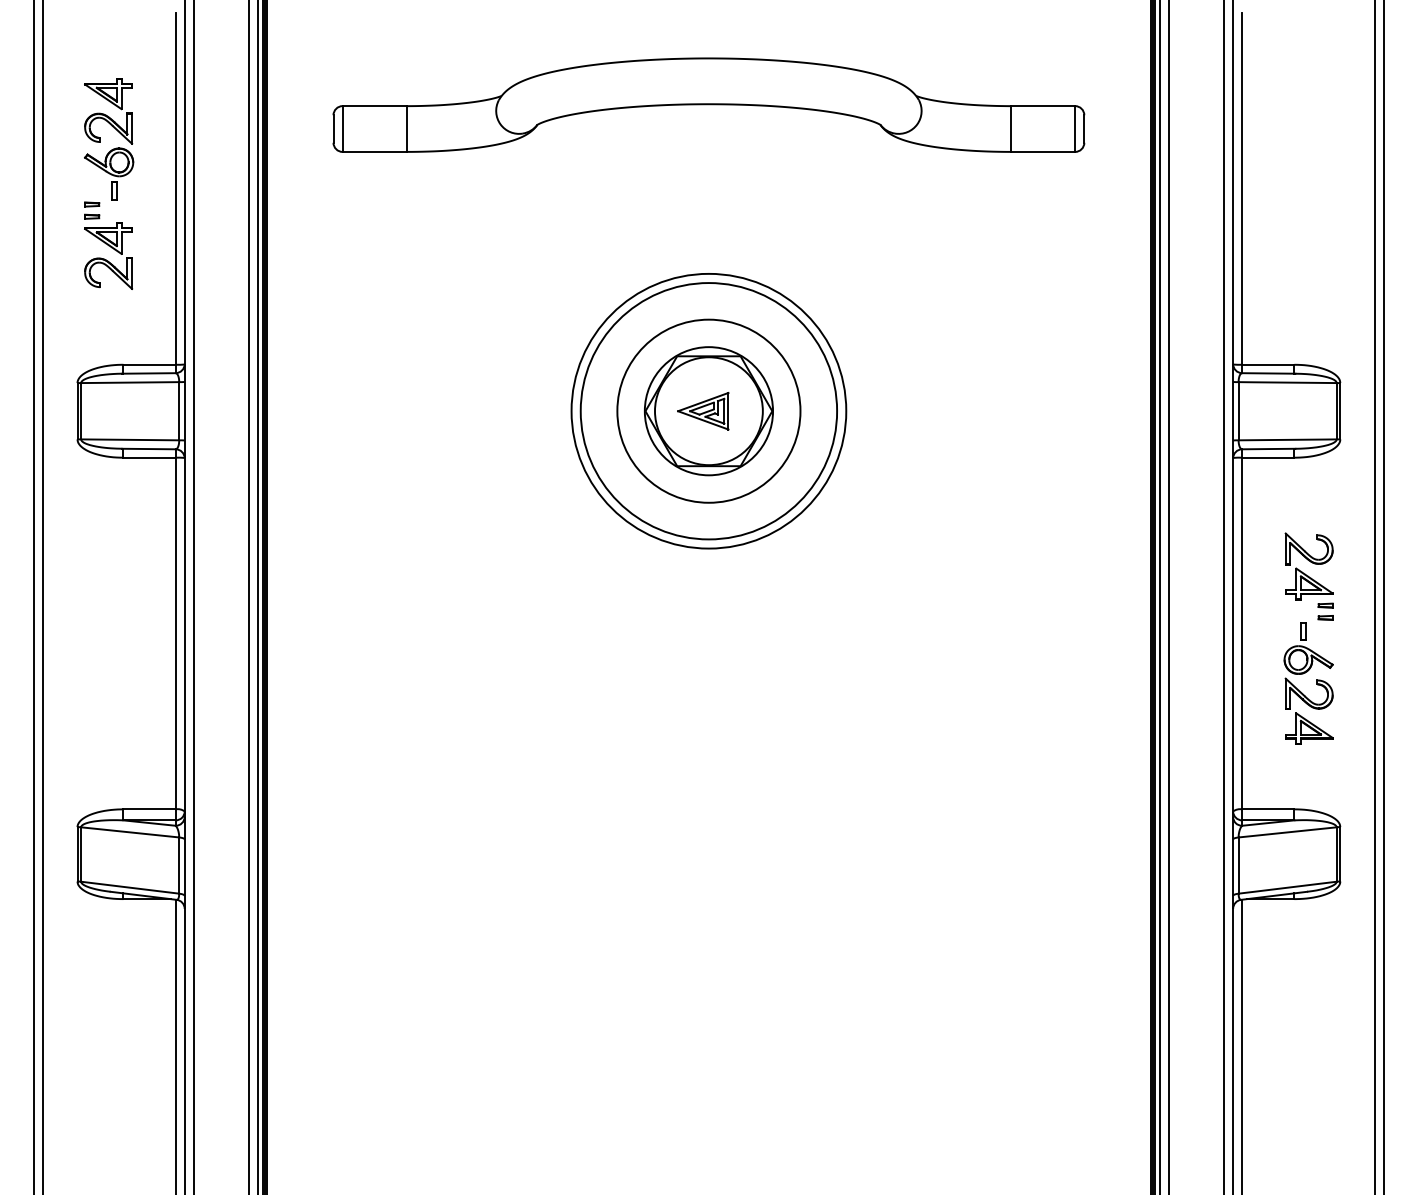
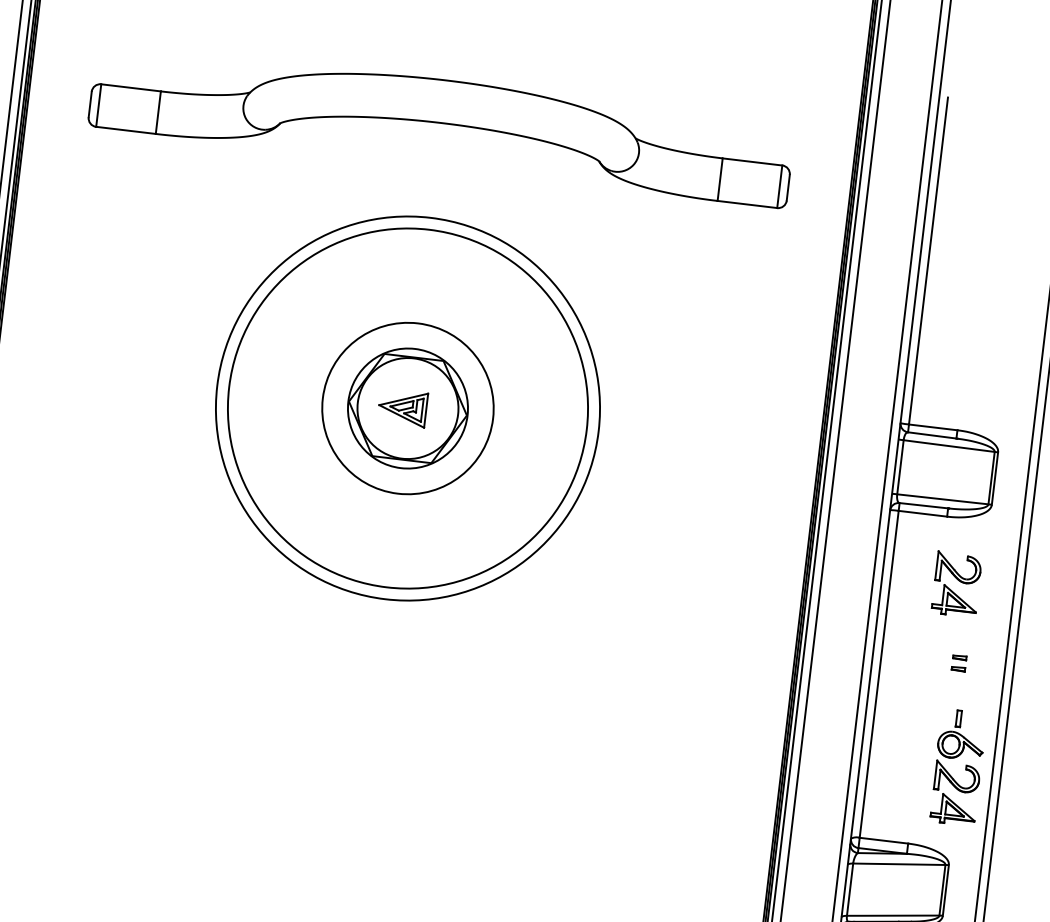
circle: (708, 410) -> (407, 407), size x1.4
circle: (708, 411) -> (407, 408), size x1.6
part: (1308, 566) -> (956, 584), moved
part: (1316, 683) -> (965, 768), moved

